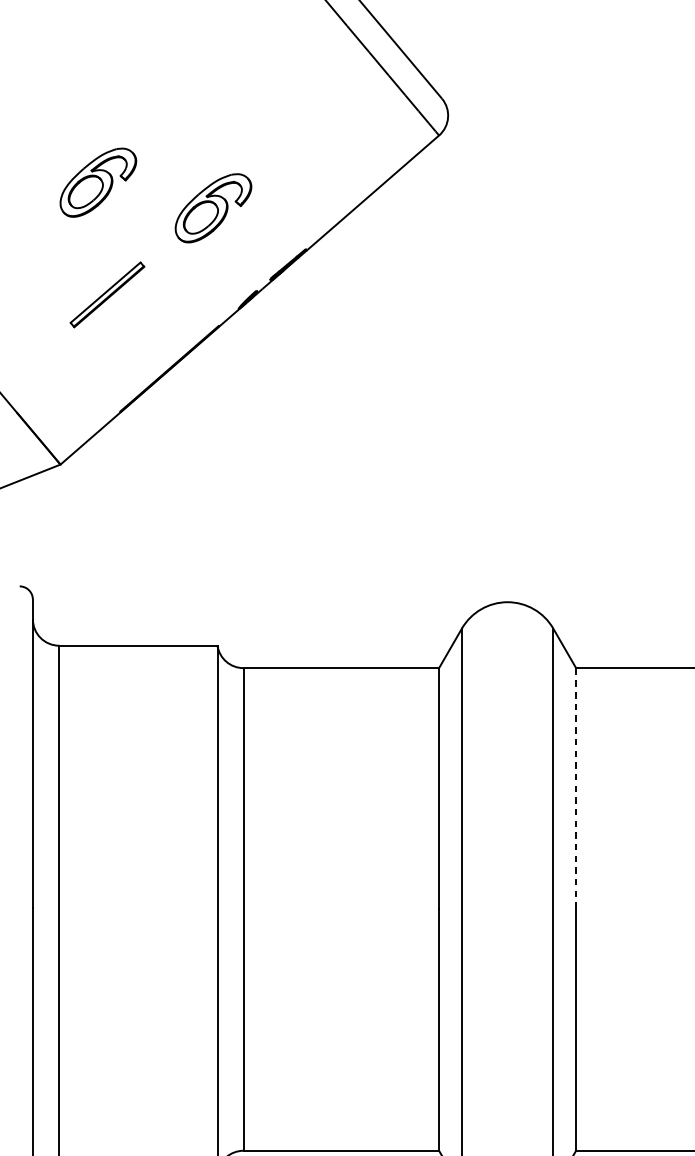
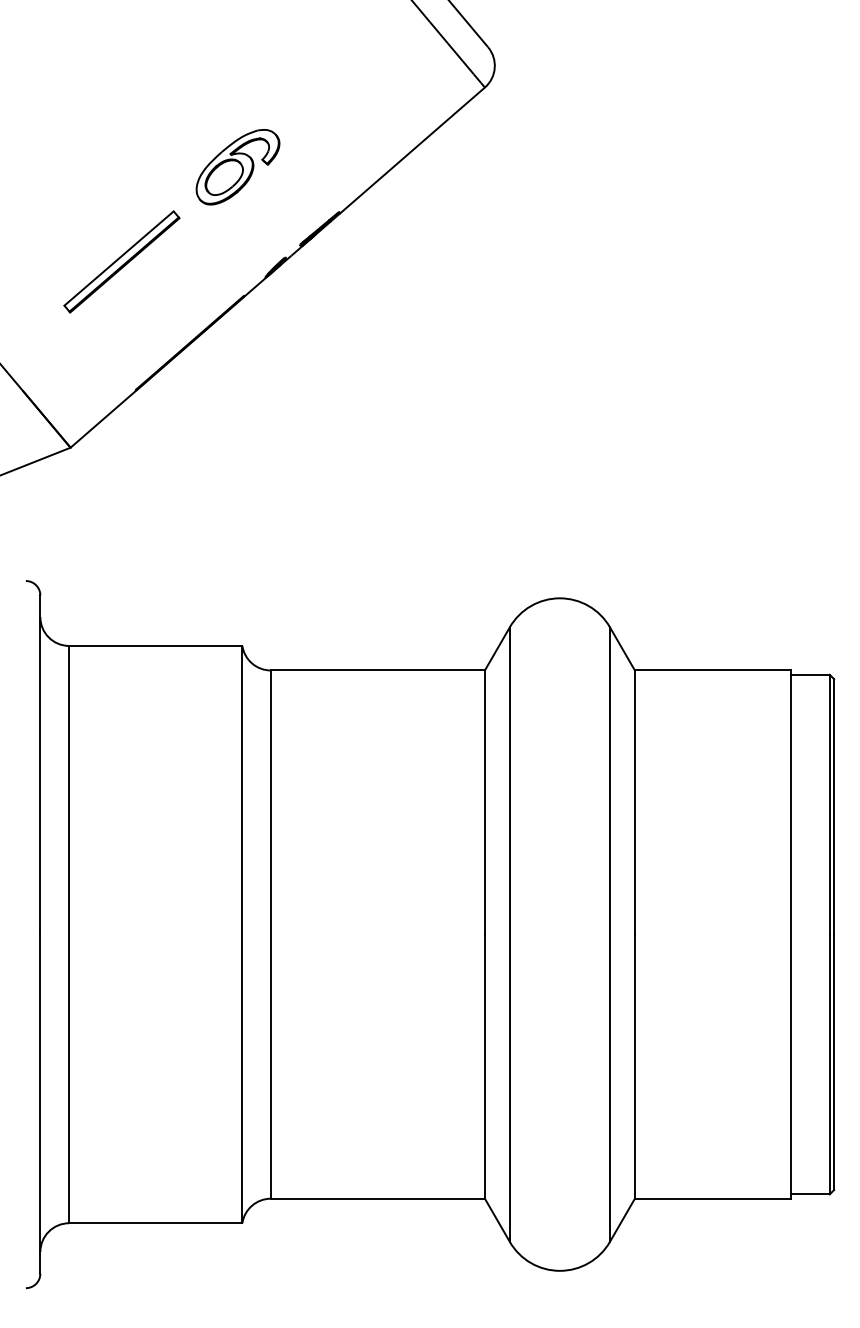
part: (97, 182) -> (111, 139), removed
part: (107, 294) -> (121, 261), size x1.43
line: (575, 788) -> (634, 802), dashed -> solid

